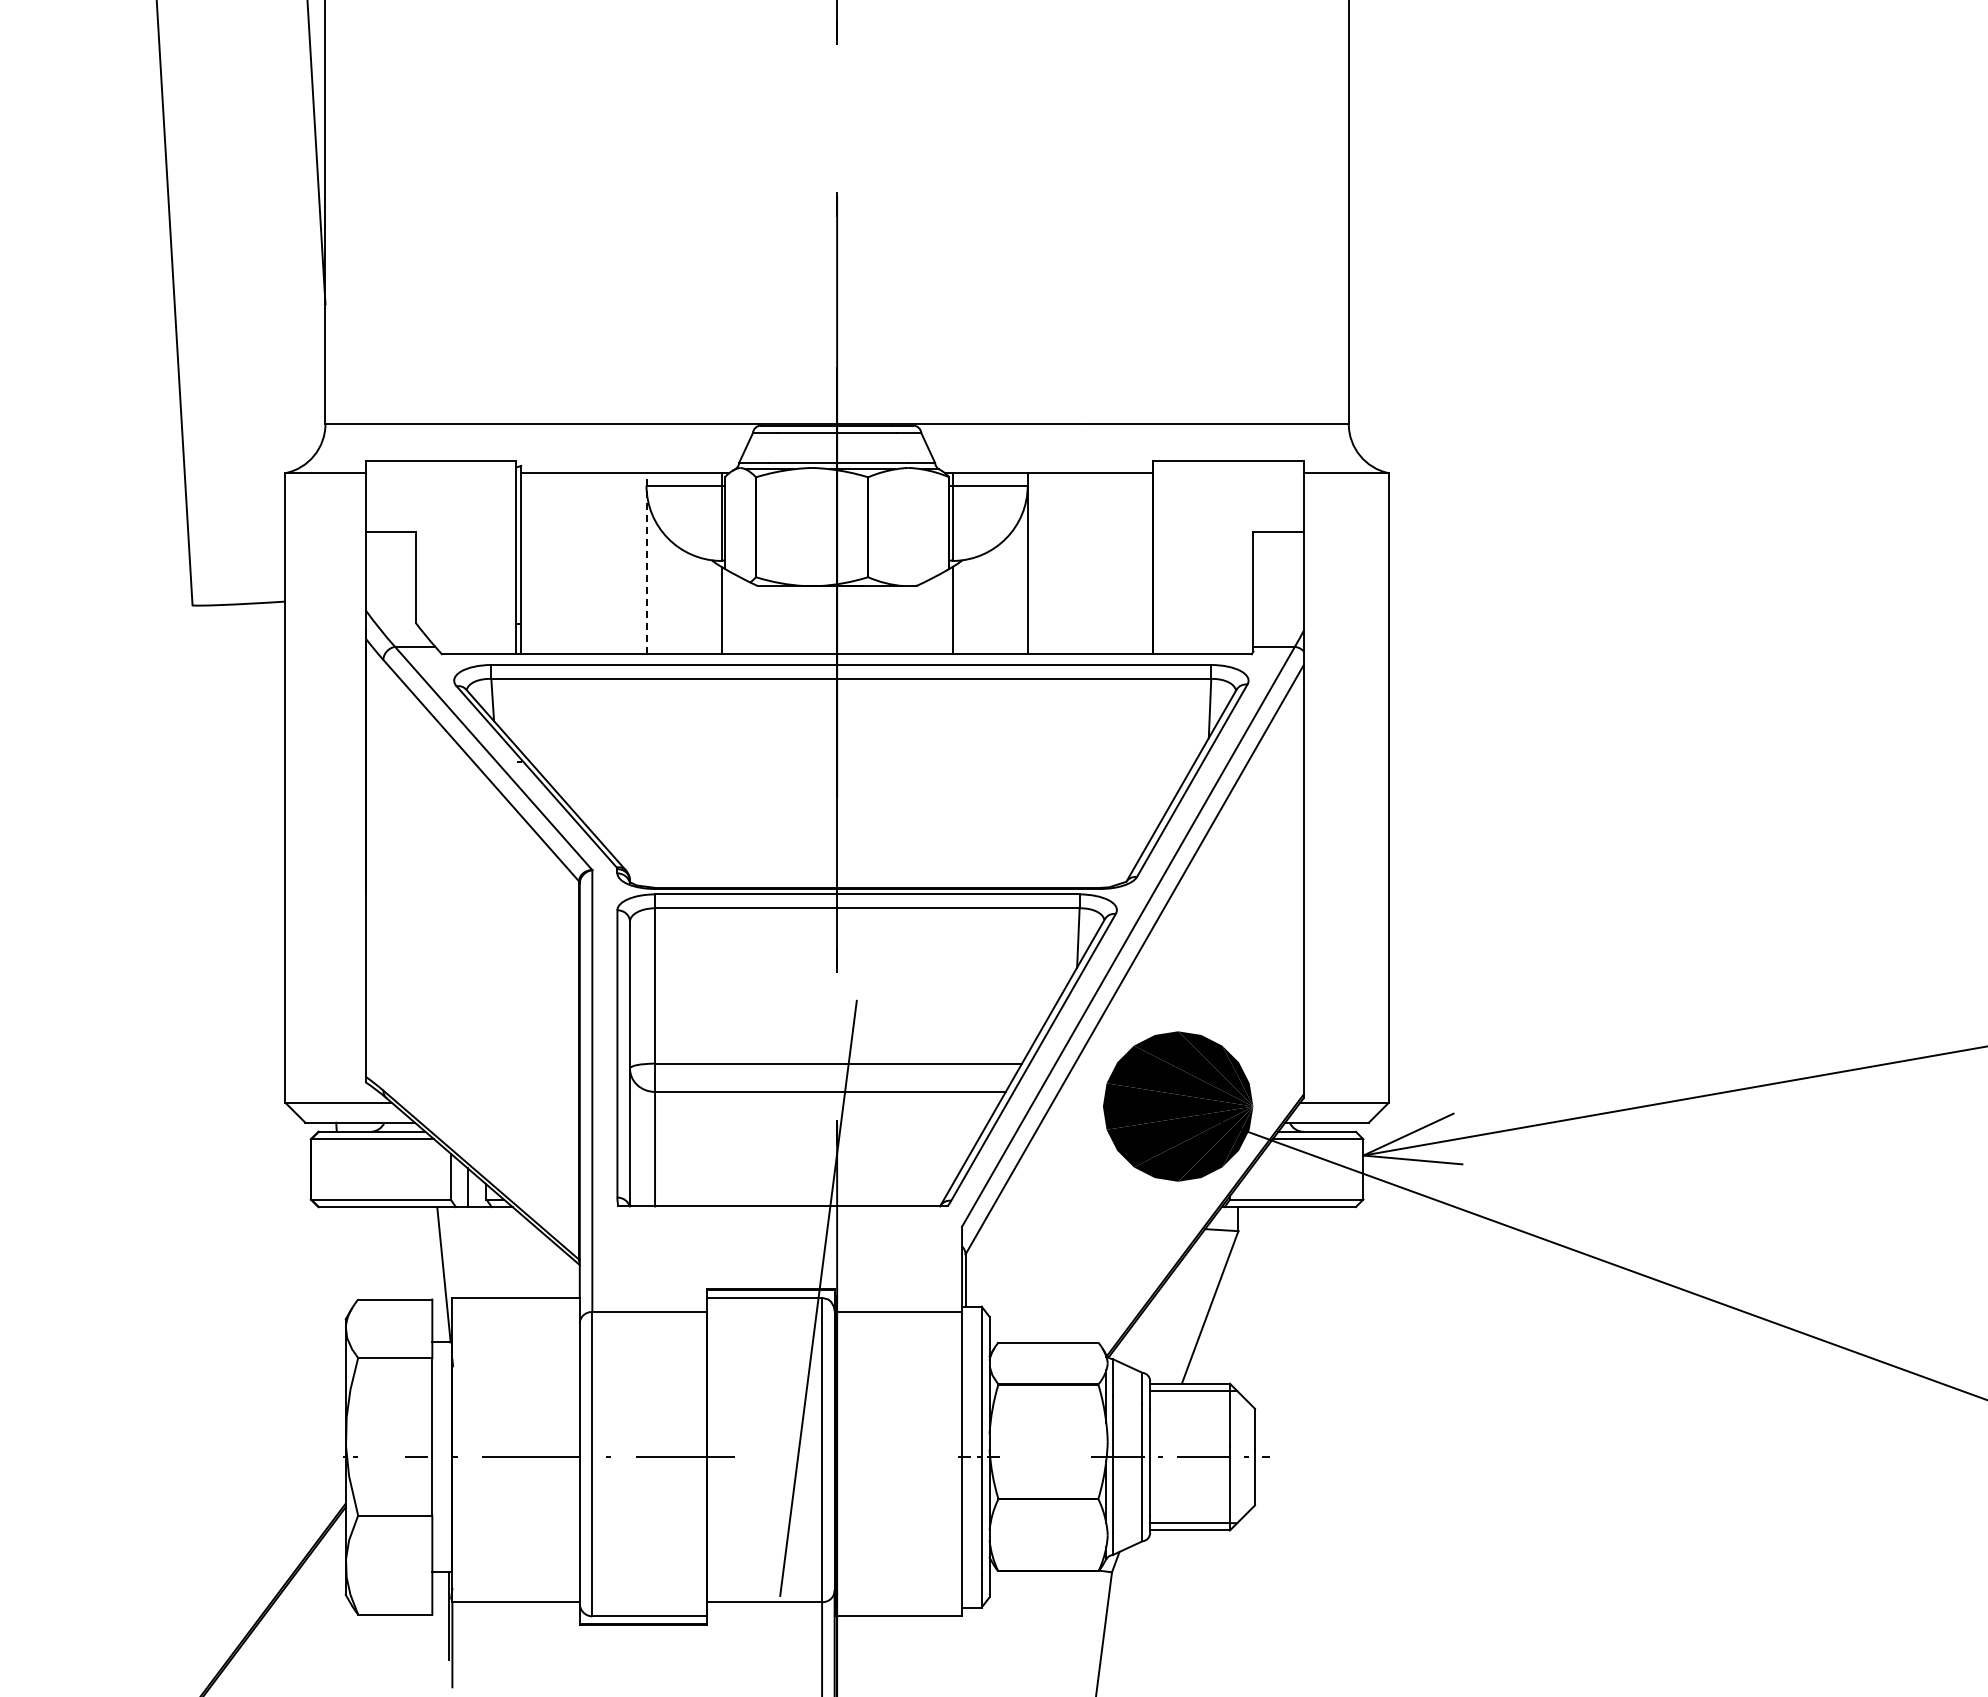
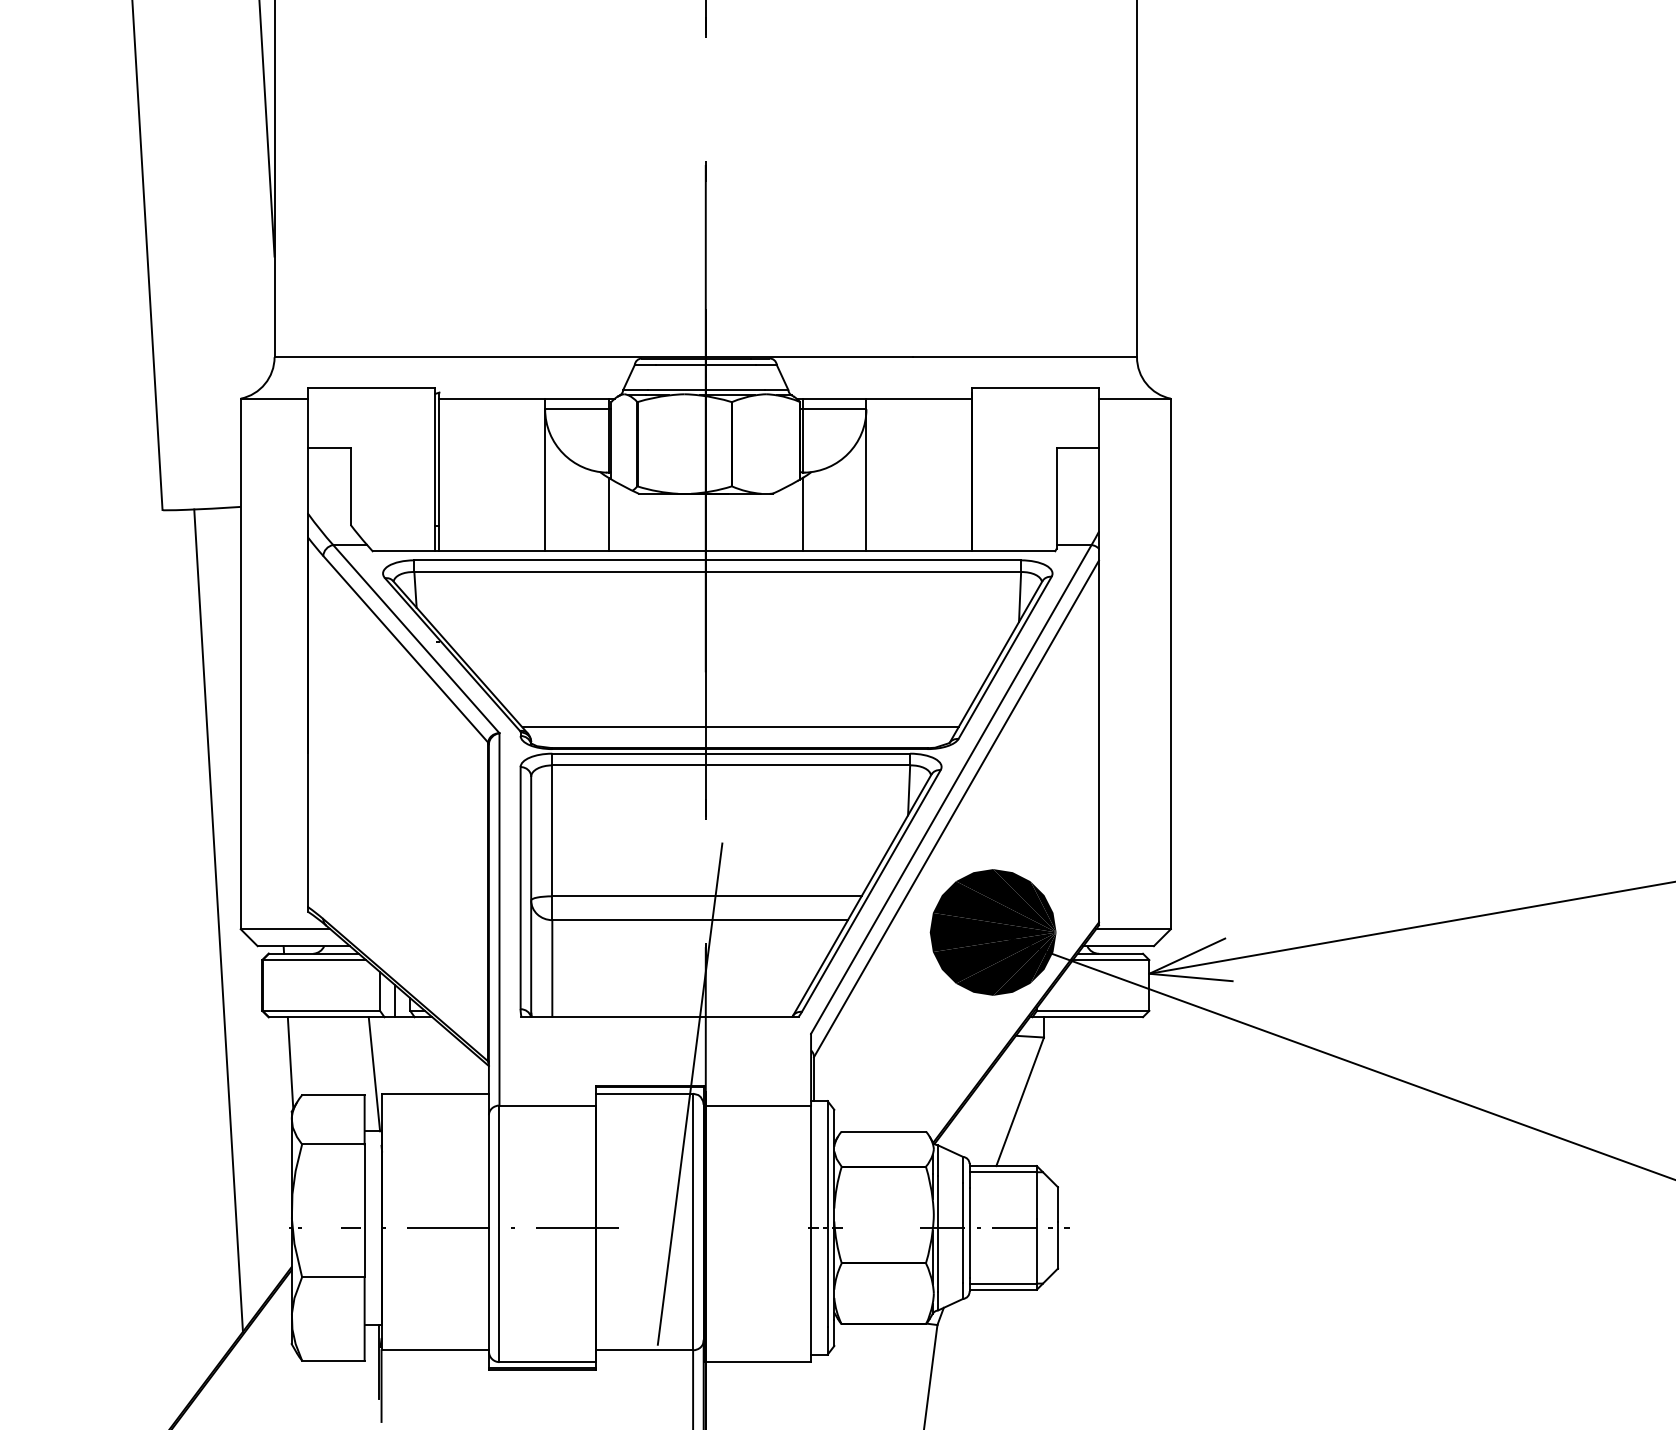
line: (646, 563) -> (545, 474), dashed -> solid
line: (878, 863) -> (740, 727), added
line: (258, 1092) -> (218, 920), added
line: (344, 1261) -> (290, 1063), added

